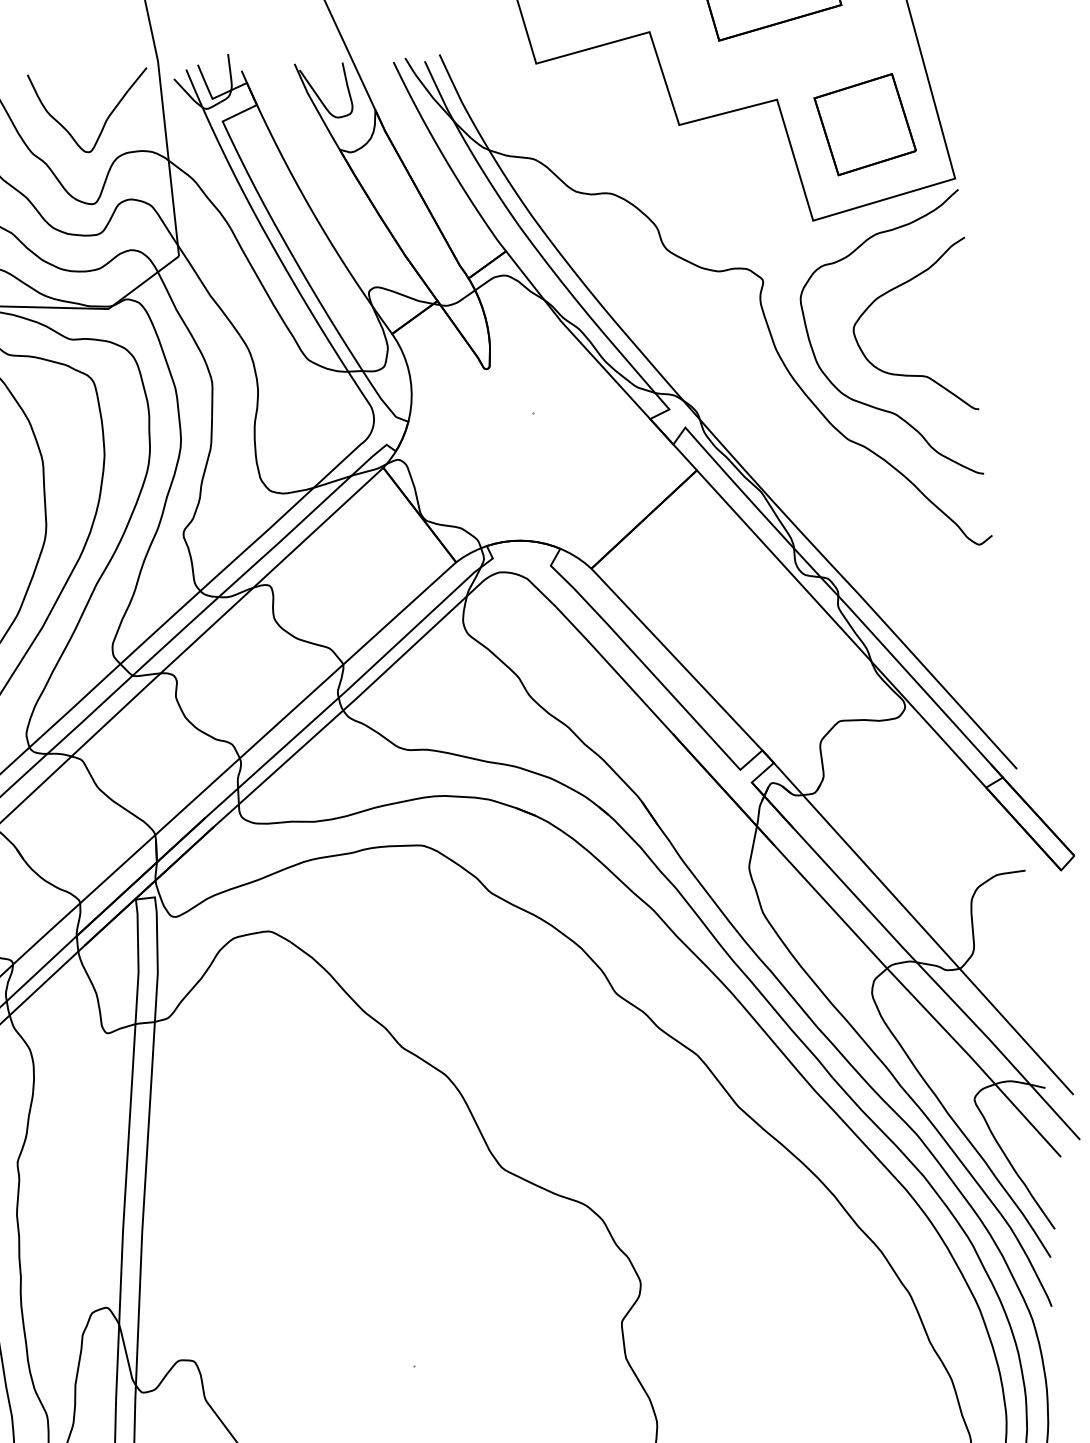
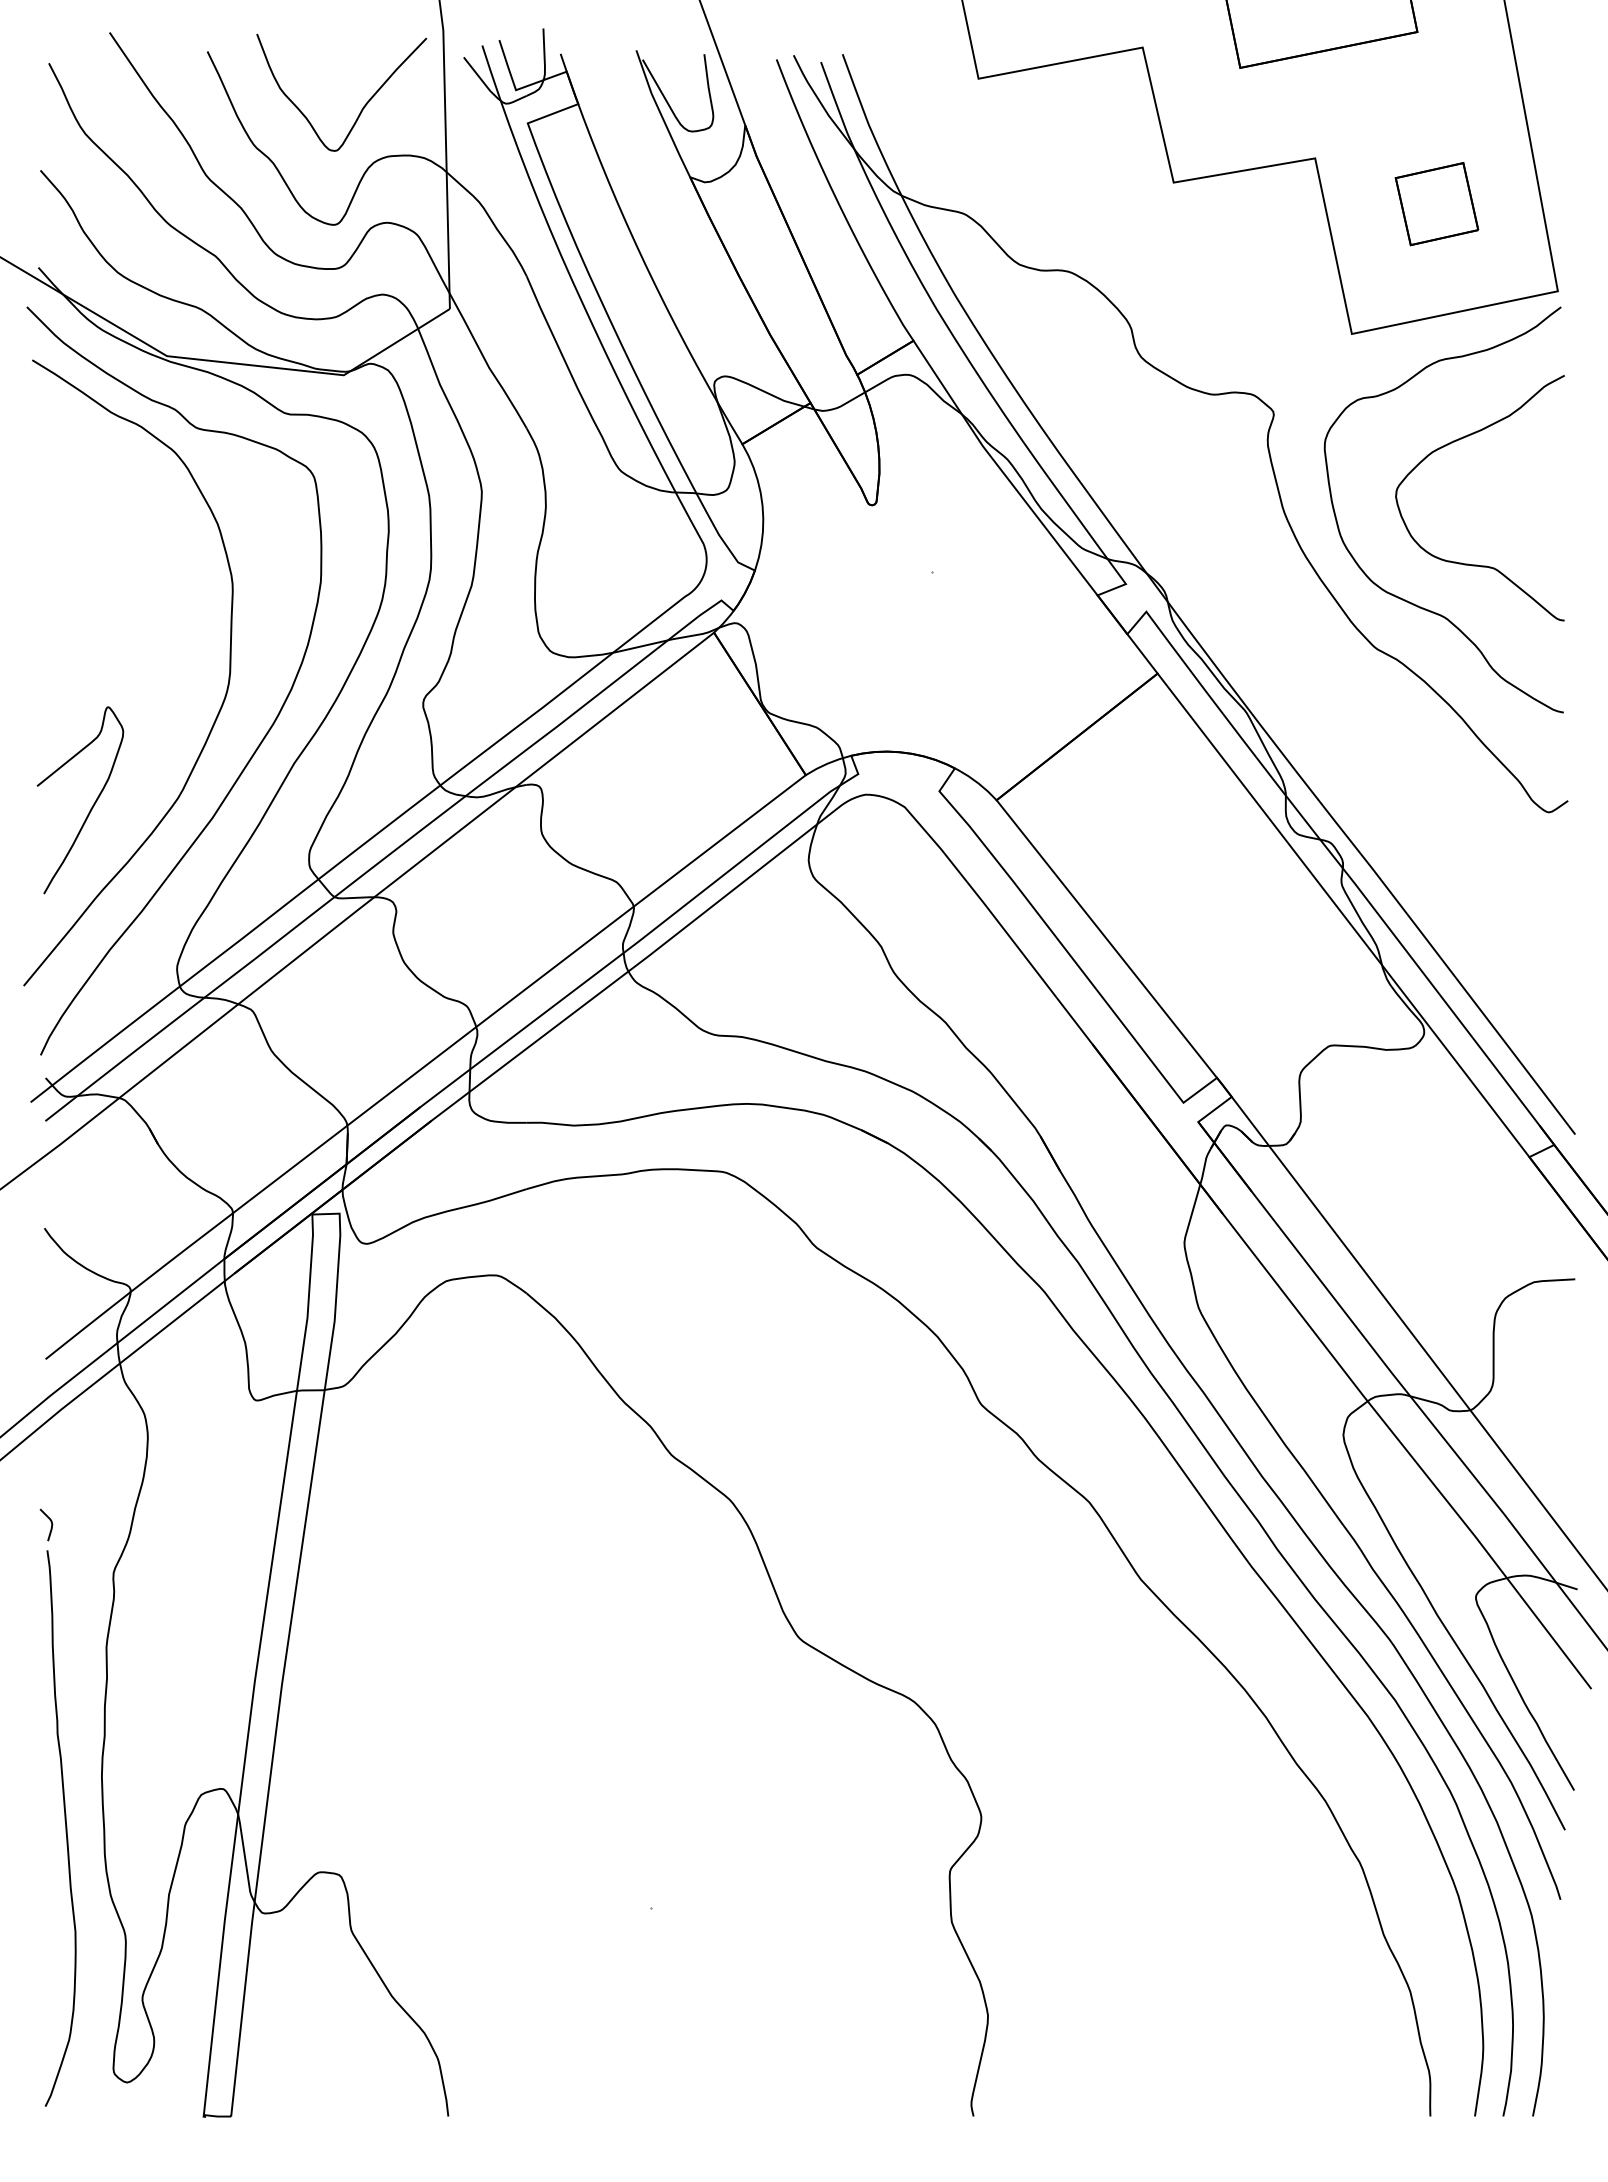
part: (864, 124) -> (1436, 203), size x0.6

